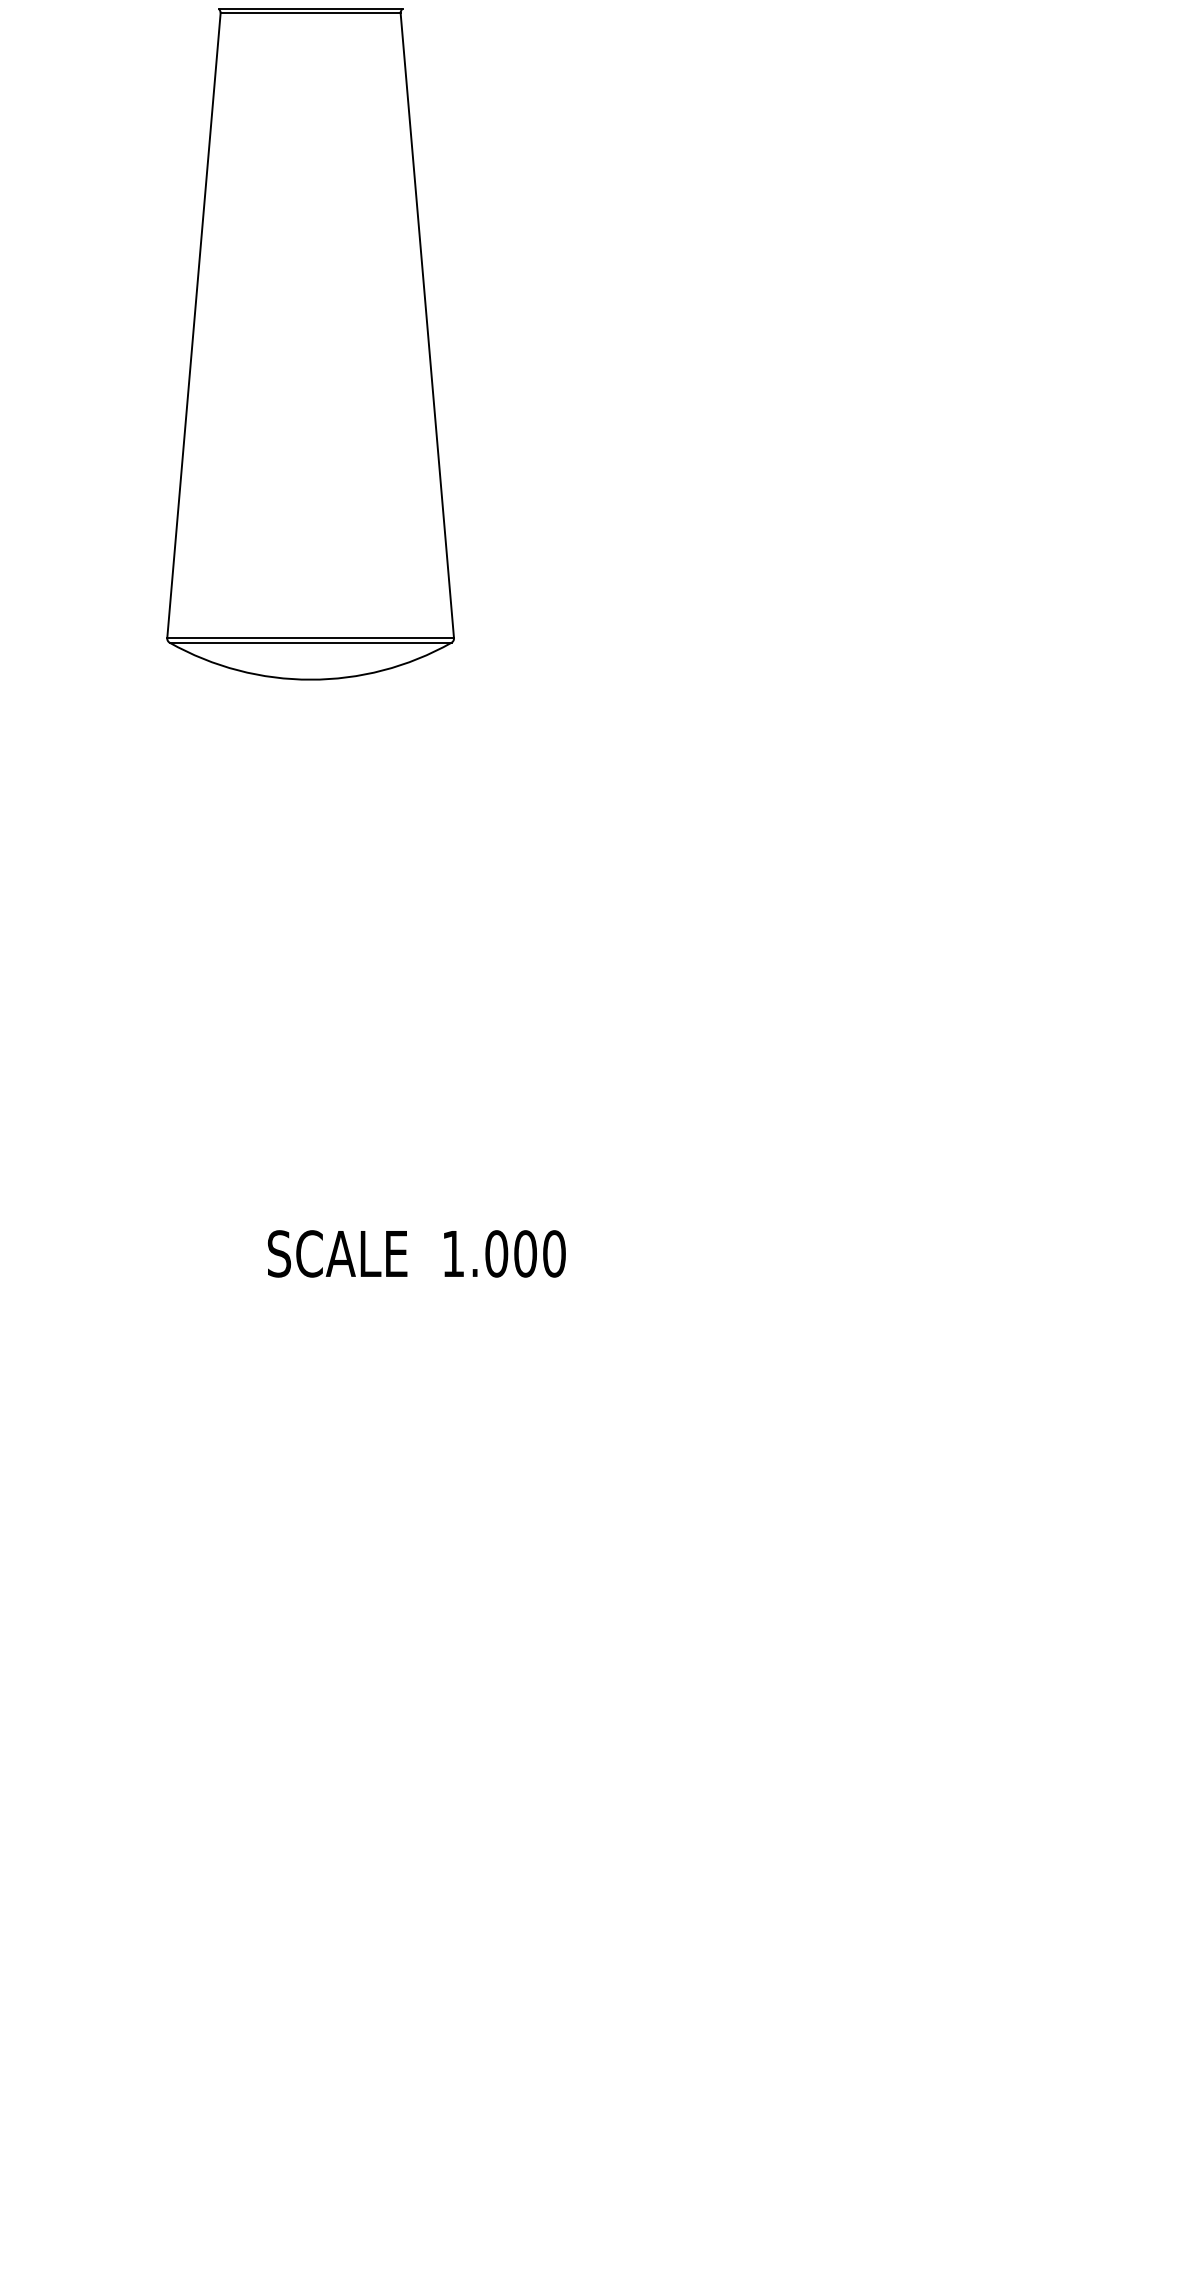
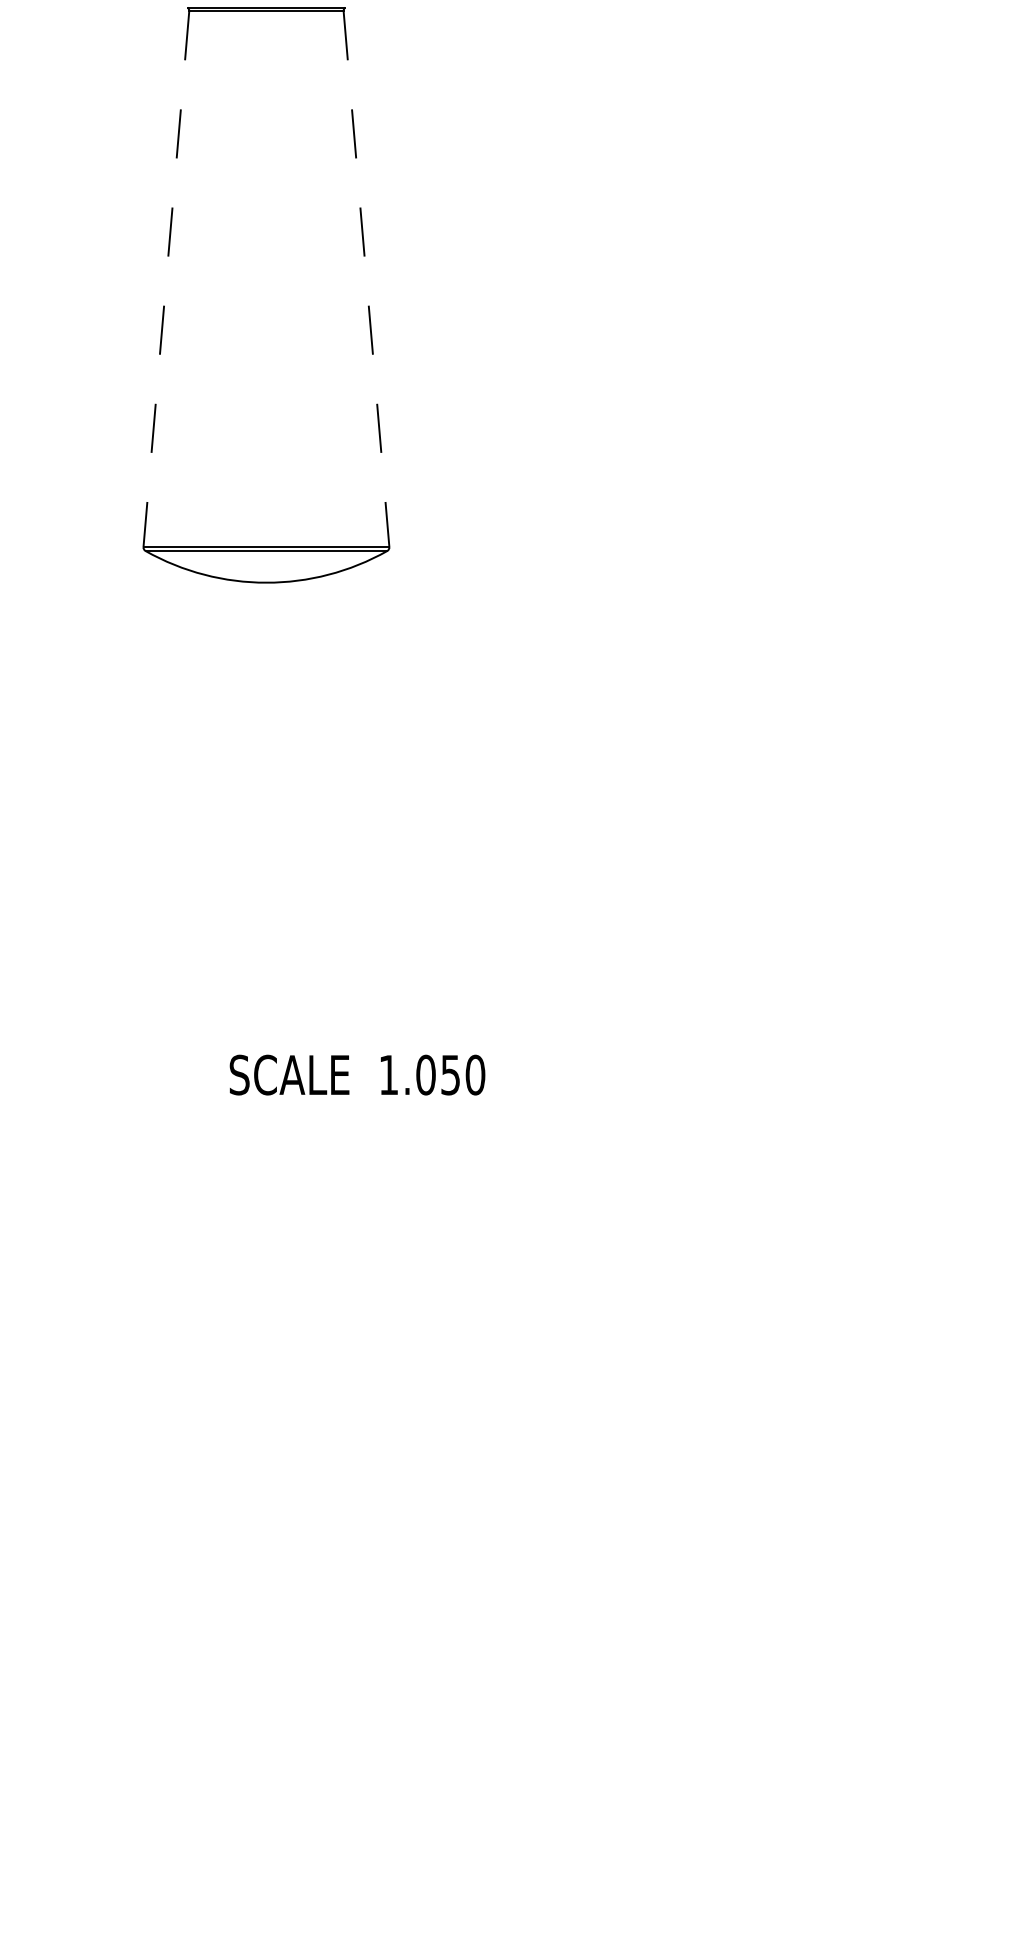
line: (193, 325) -> (165, 278), solid -> dashed
line: (427, 325) -> (366, 278), solid -> dashed
text: (525, 1253) -> (450, 1074), 1.000 -> 1.050

